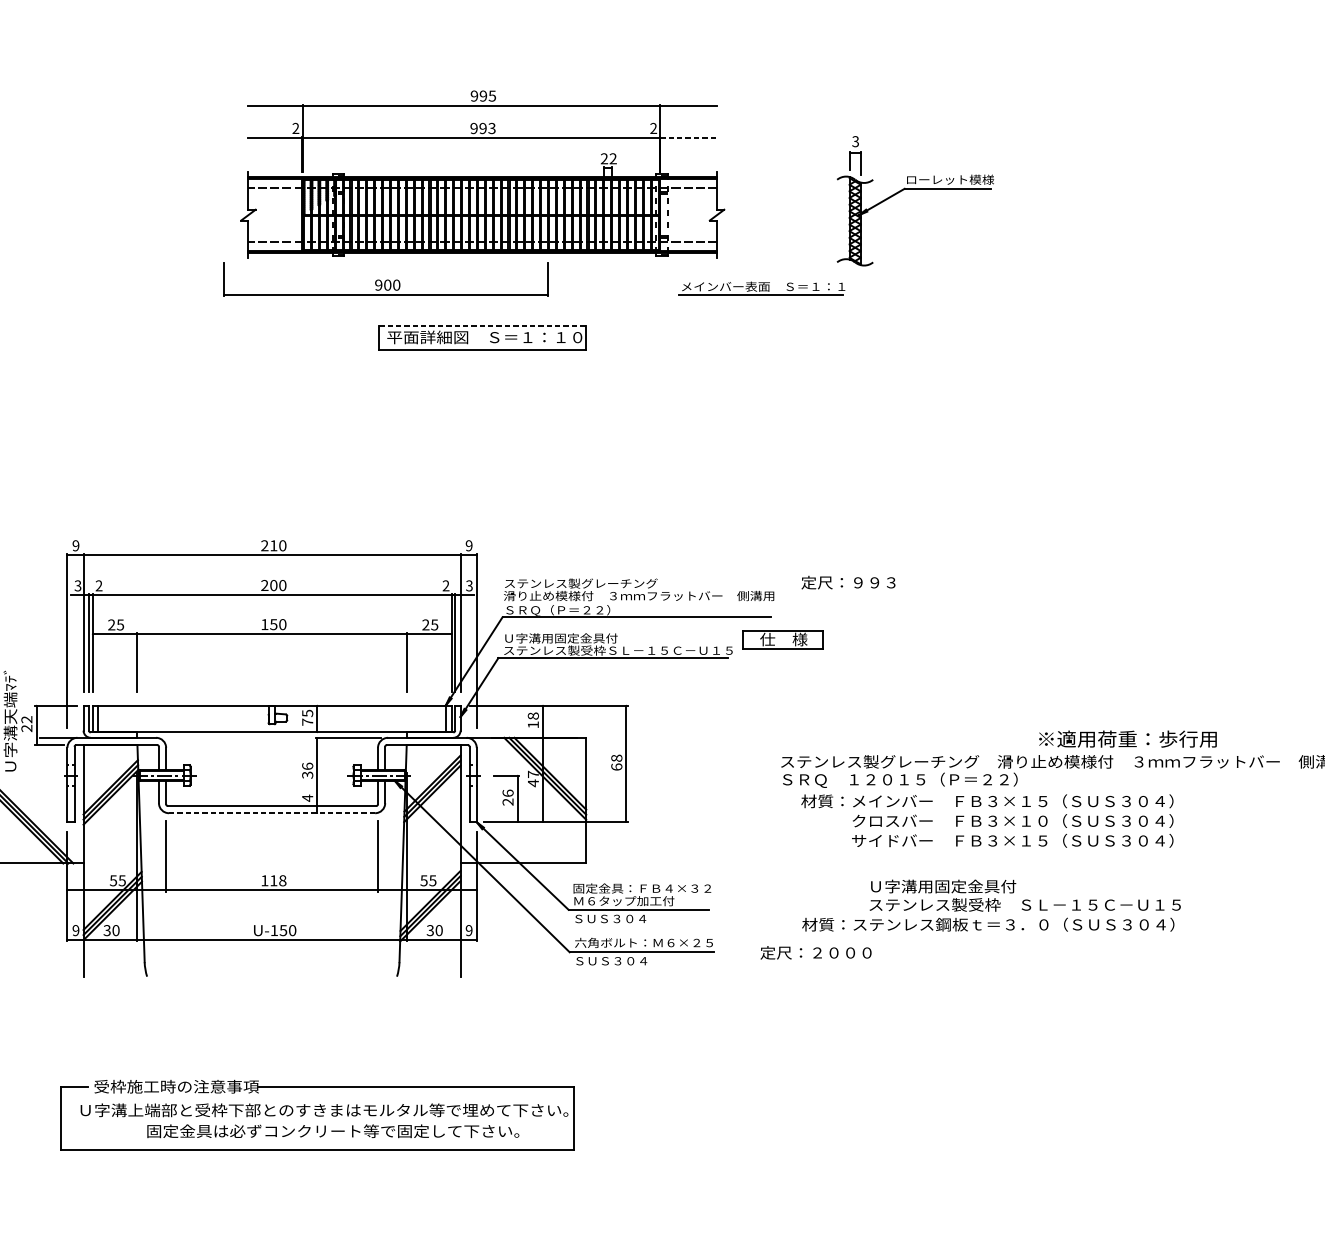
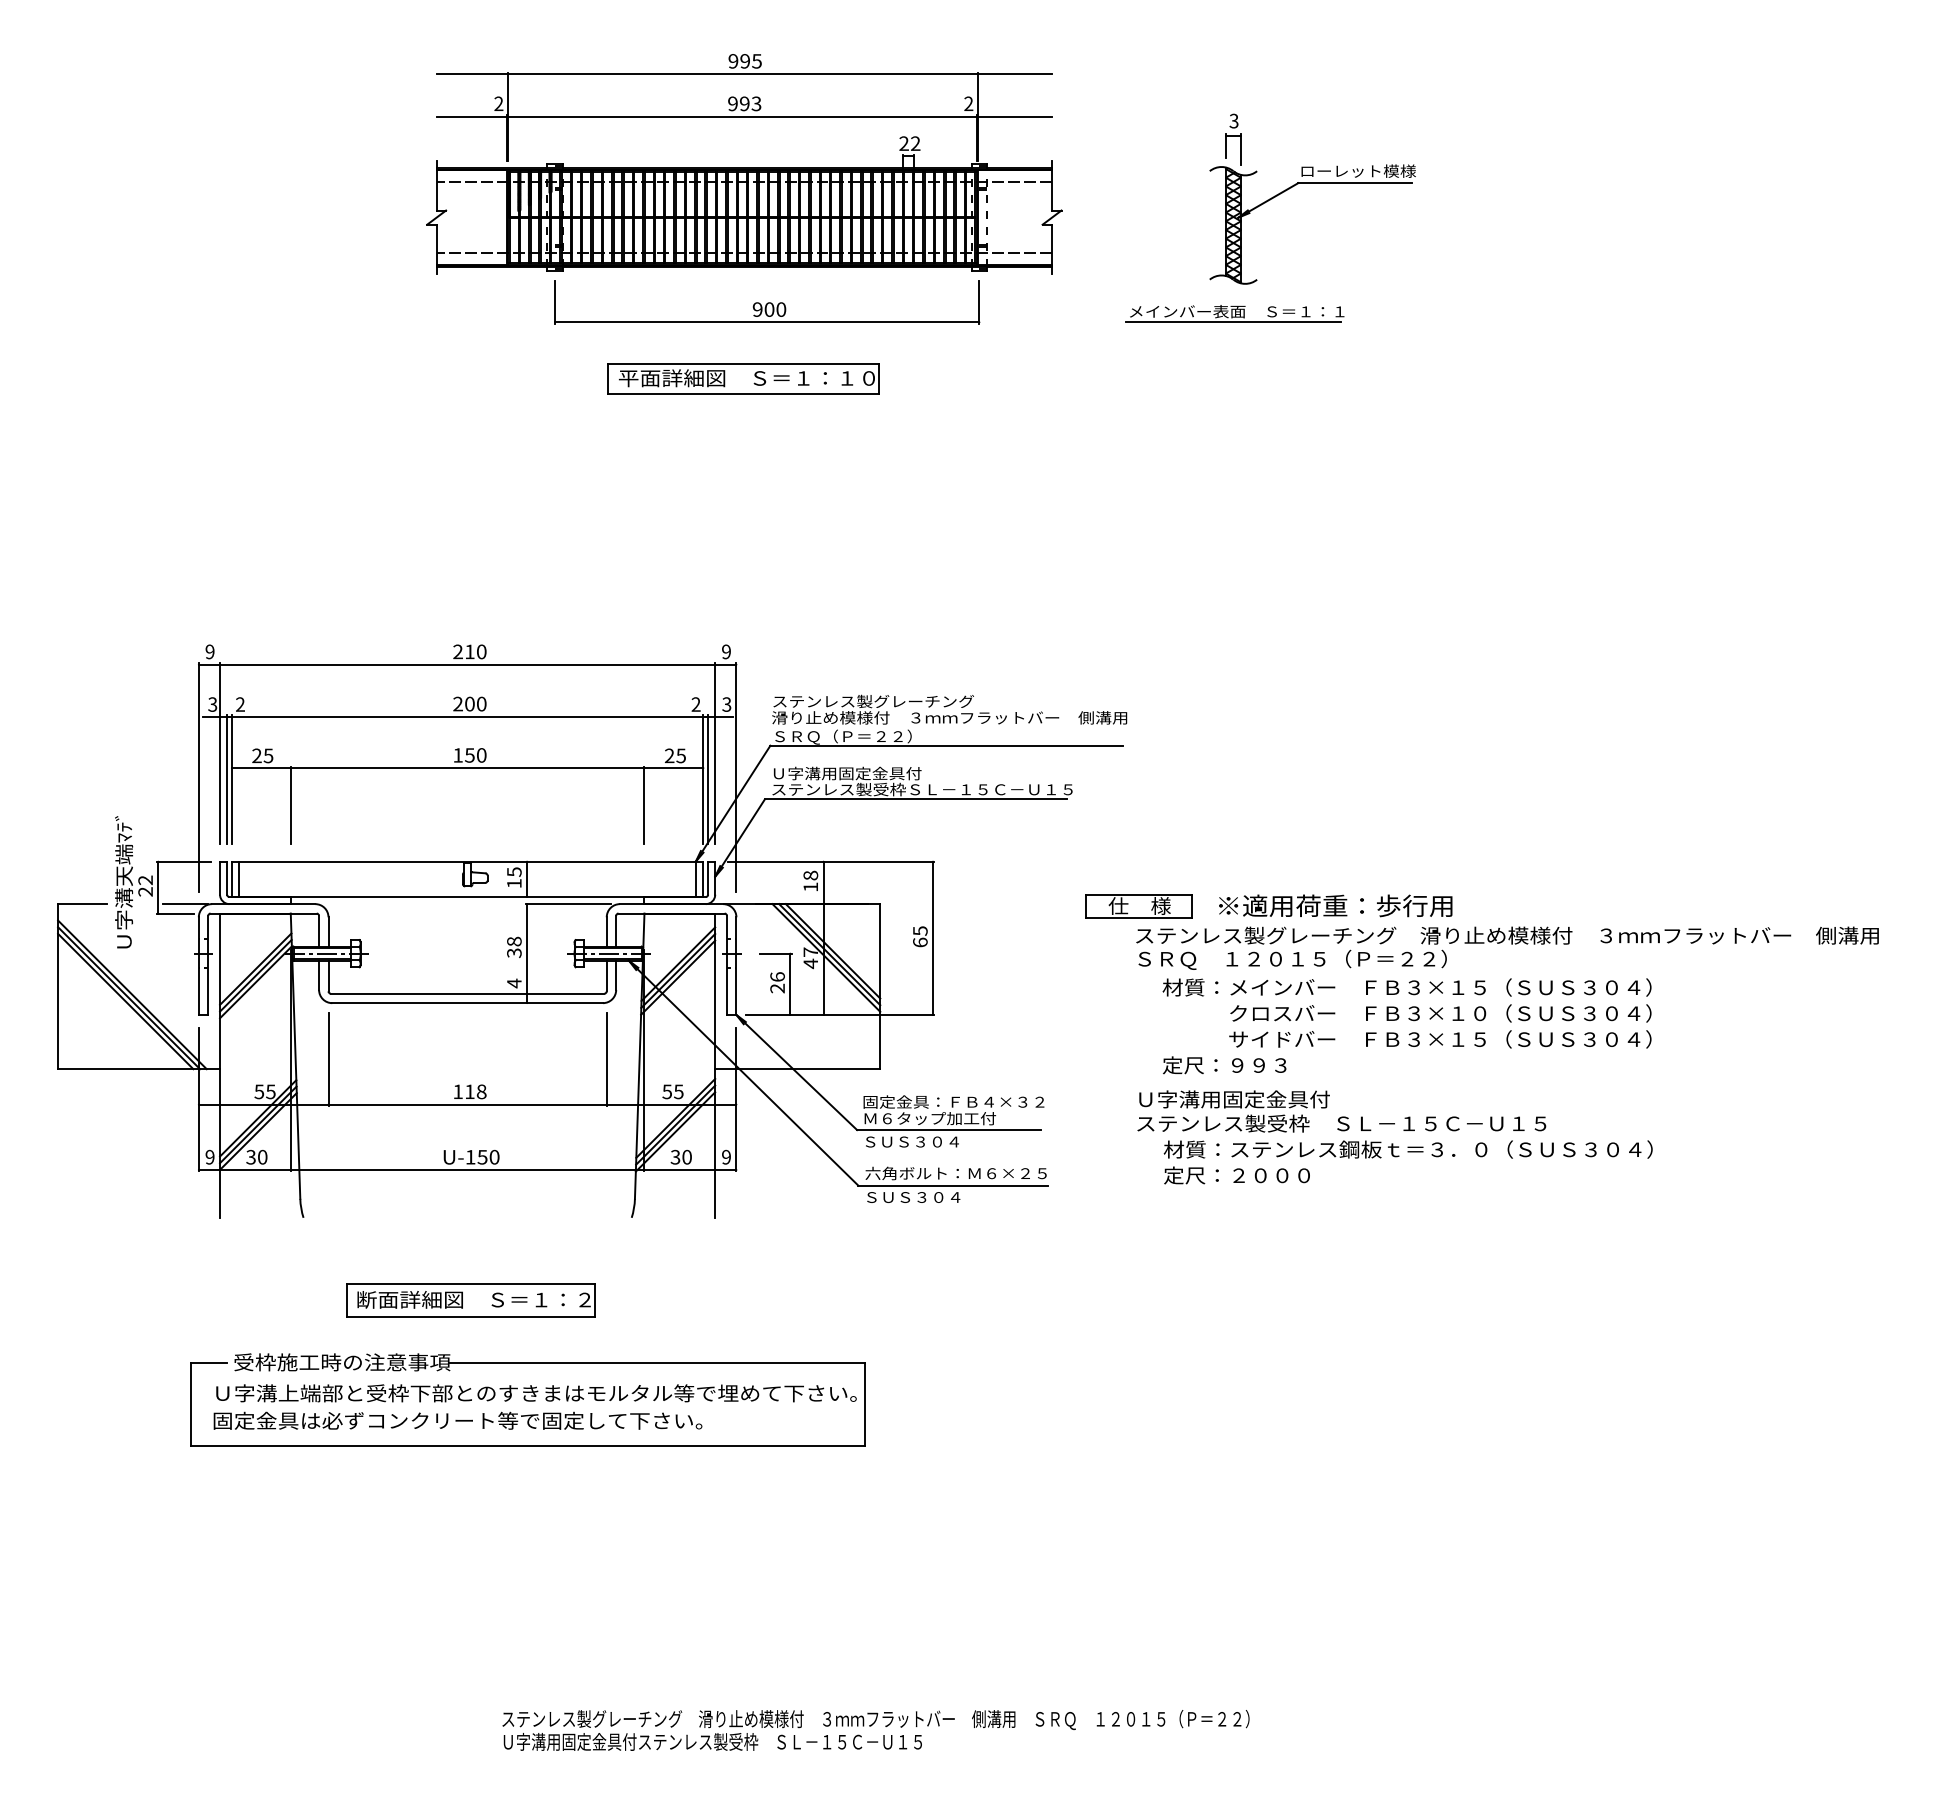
line: (689, 138) -> (1015, 116), dashed -> solid
part: (386, 279) -> (767, 302), moved
part: (761, 288) -> (1234, 313), moved
line: (482, 326) -> (743, 363), dashed -> solid
text: (848, 582) -> (1224, 1065), moved
part: (782, 639) -> (1138, 906), moved
text: (307, 722) -> (514, 883), 75 -> 15
text: (1127, 738) -> (1335, 905), moved
text: (616, 757) -> (920, 930), 68 -> 65
text: (307, 766) -> (514, 941), 36 -> 38
line: (271, 813) -> (467, 1003), dashed -> solid
text: (1025, 895) -> (1341, 1111), moved
text: (815, 952) -> (1236, 1175), moved
part: (274, 1039) -> (470, 1300), added
text: (332, 1130) -> (457, 1420), moved

